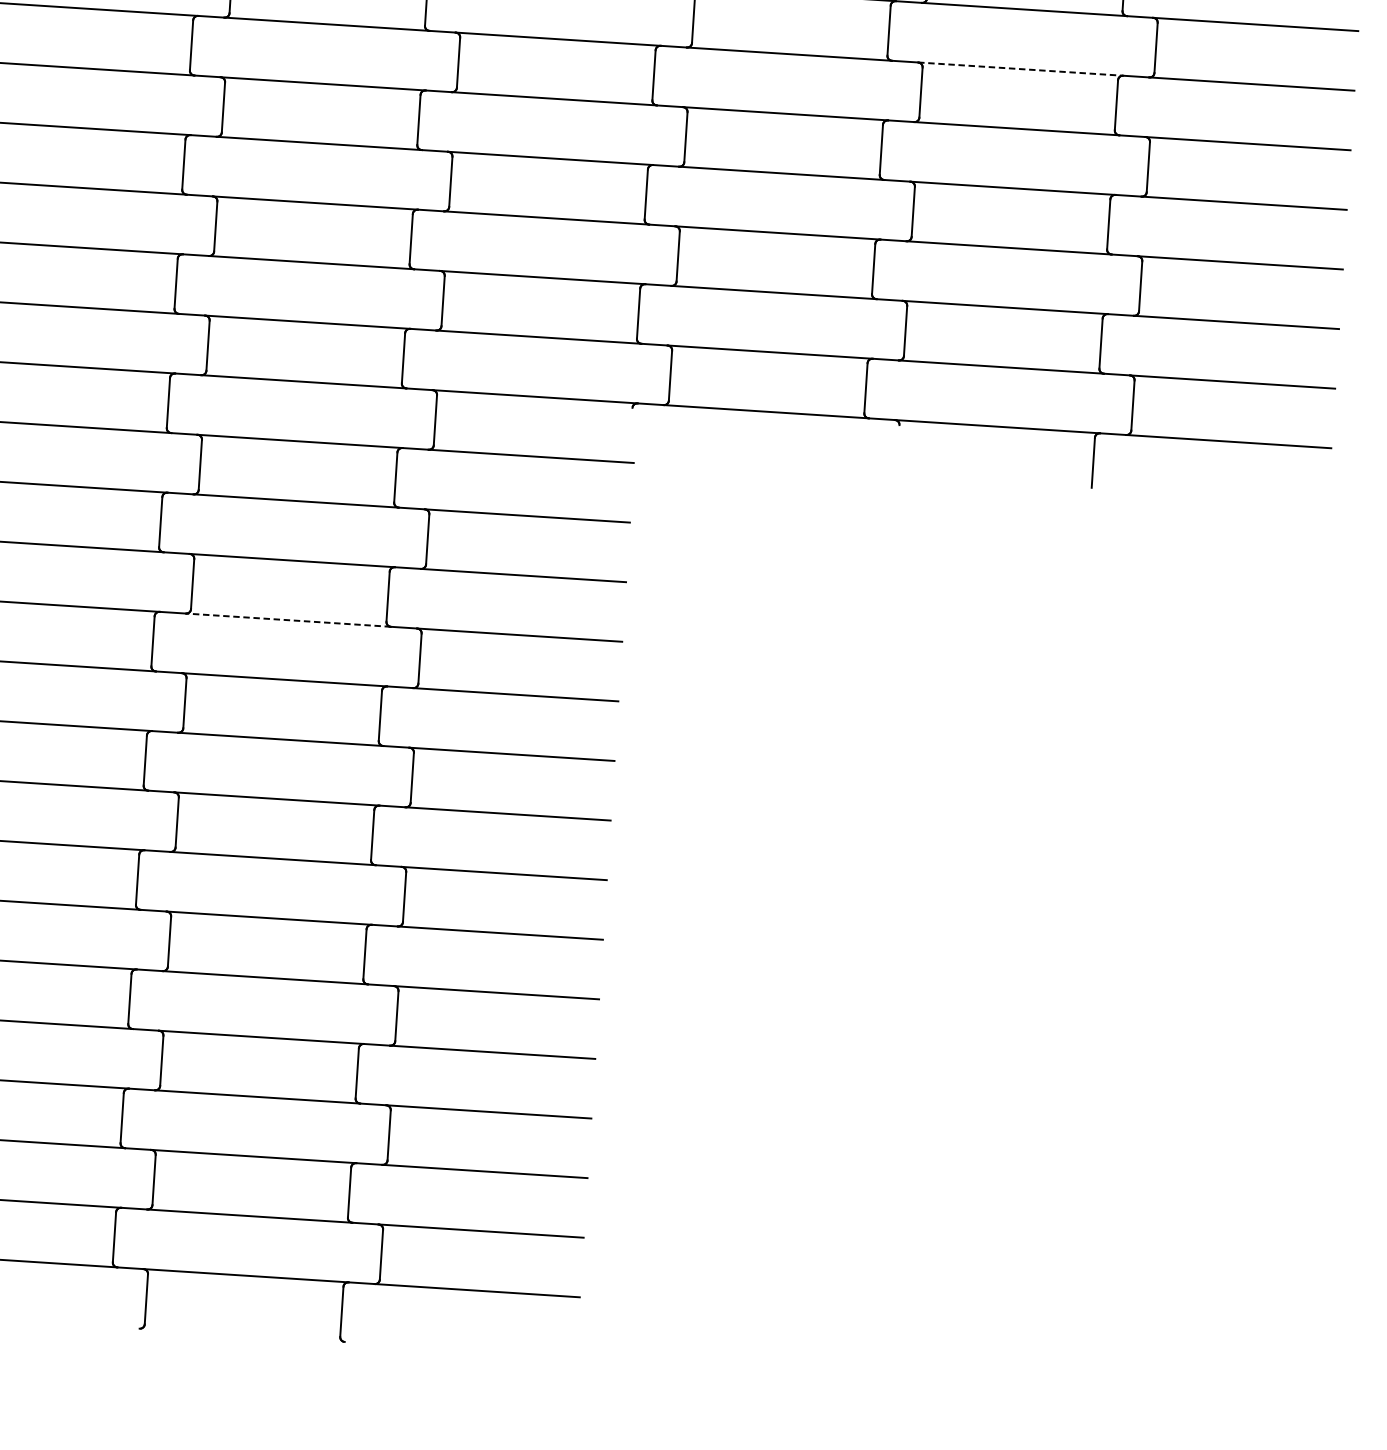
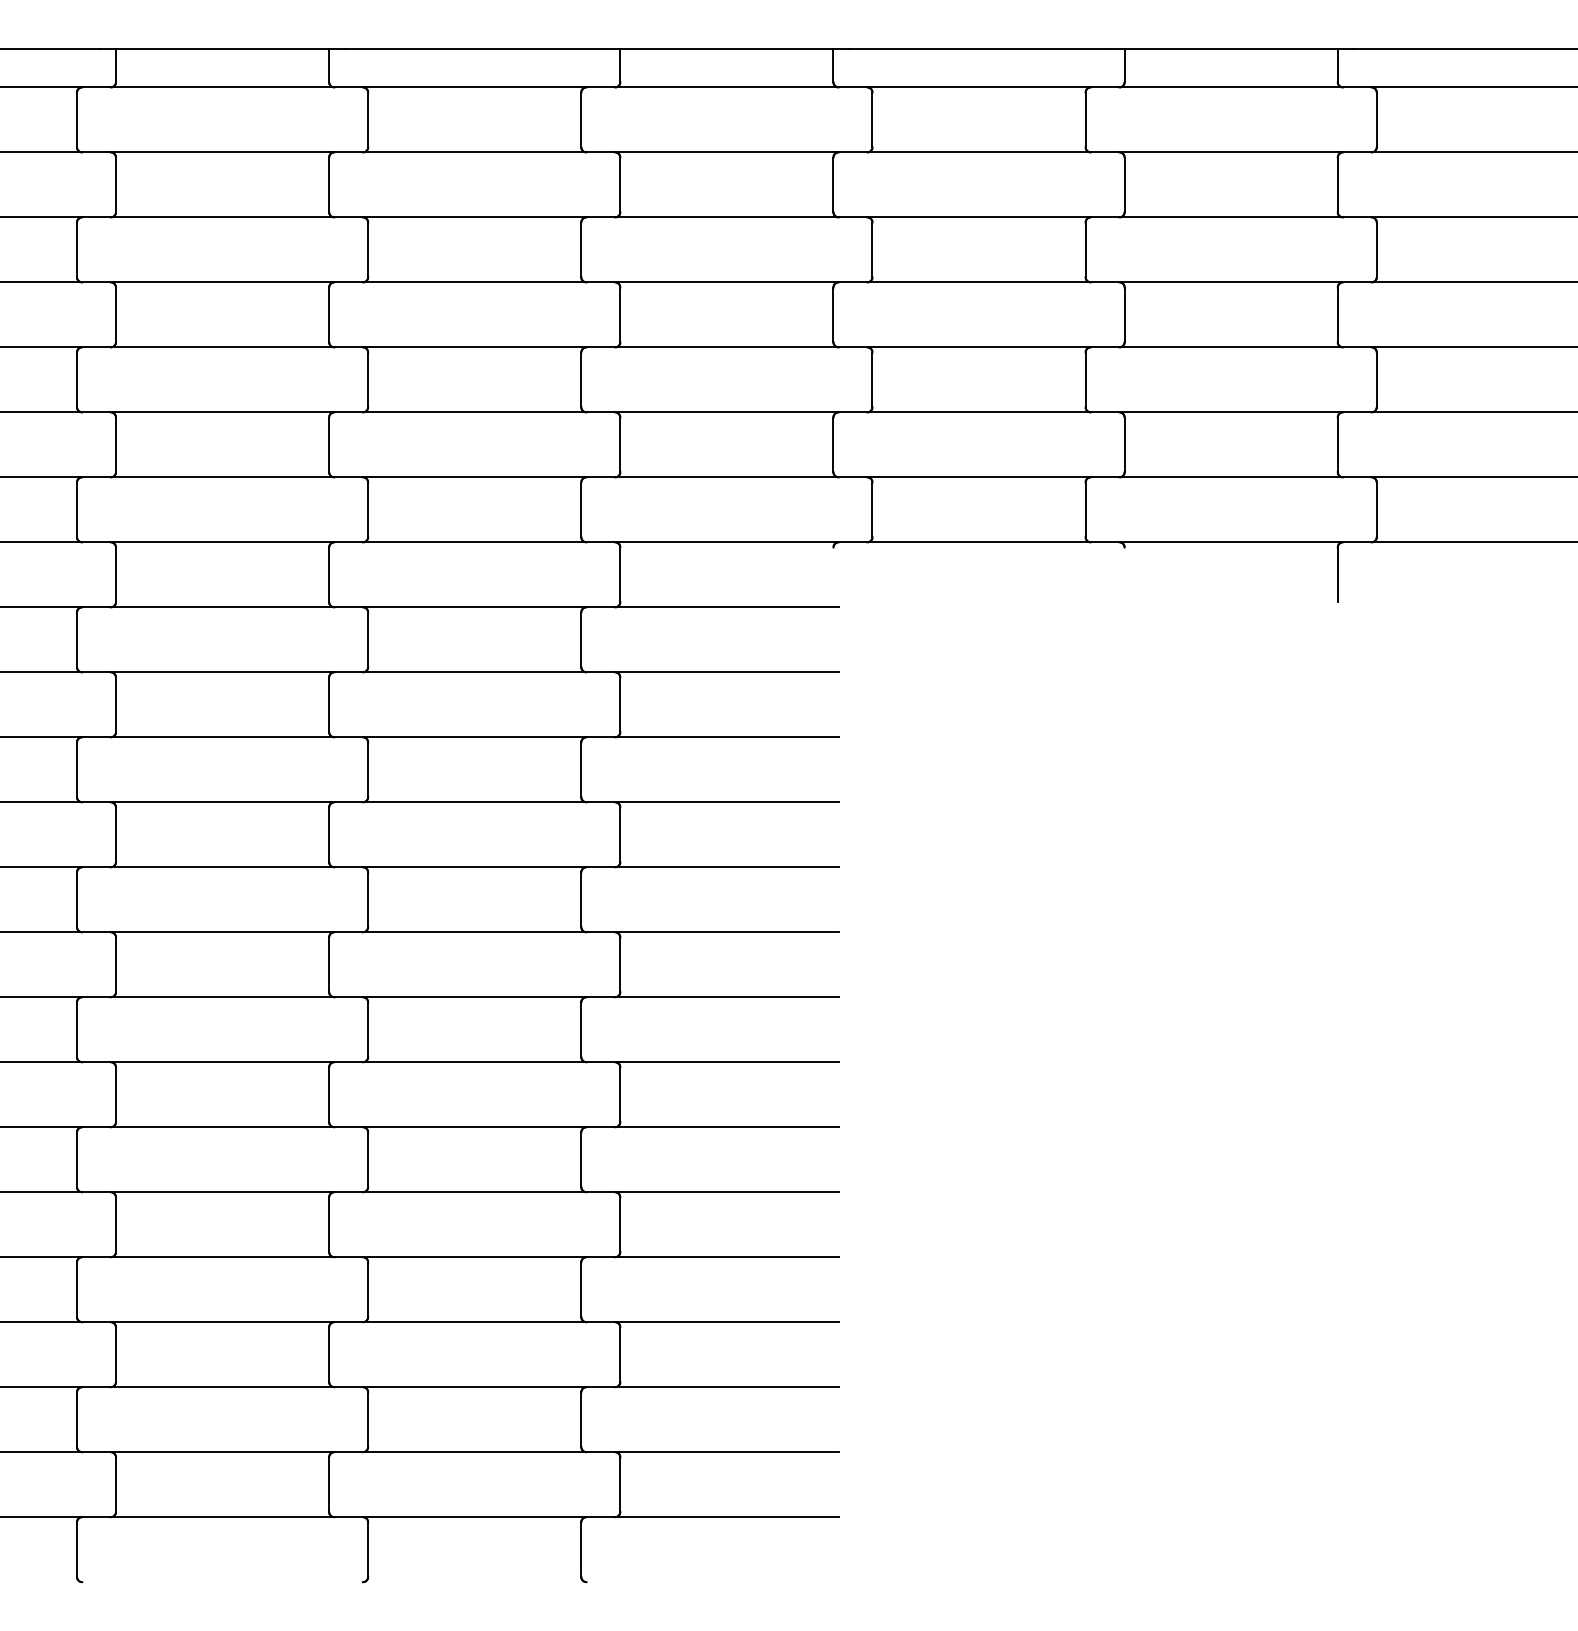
line: (1020, 69) -> (1231, 152), dashed -> solid
line: (288, 620) -> (474, 802), dashed -> solid

